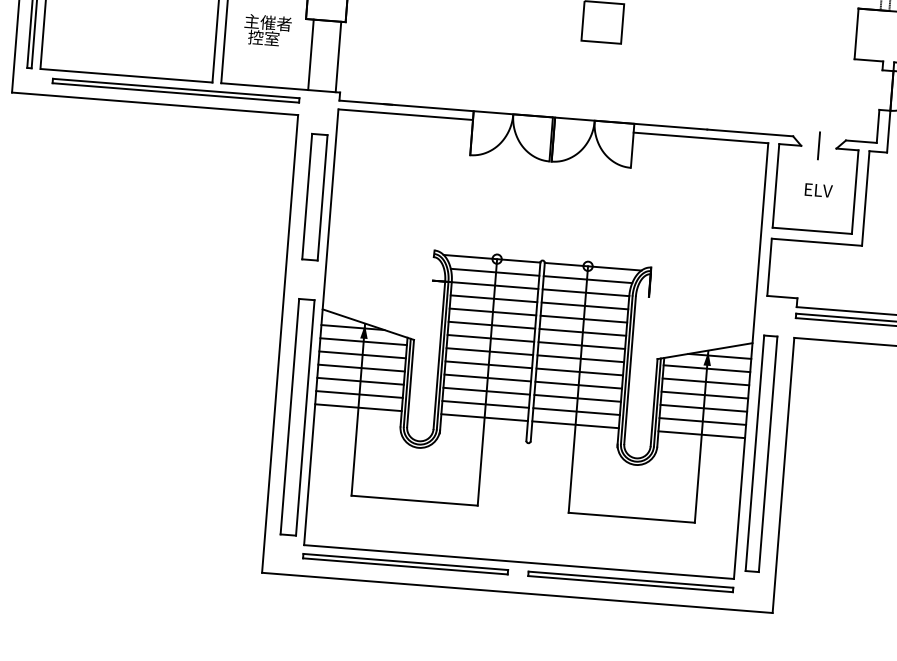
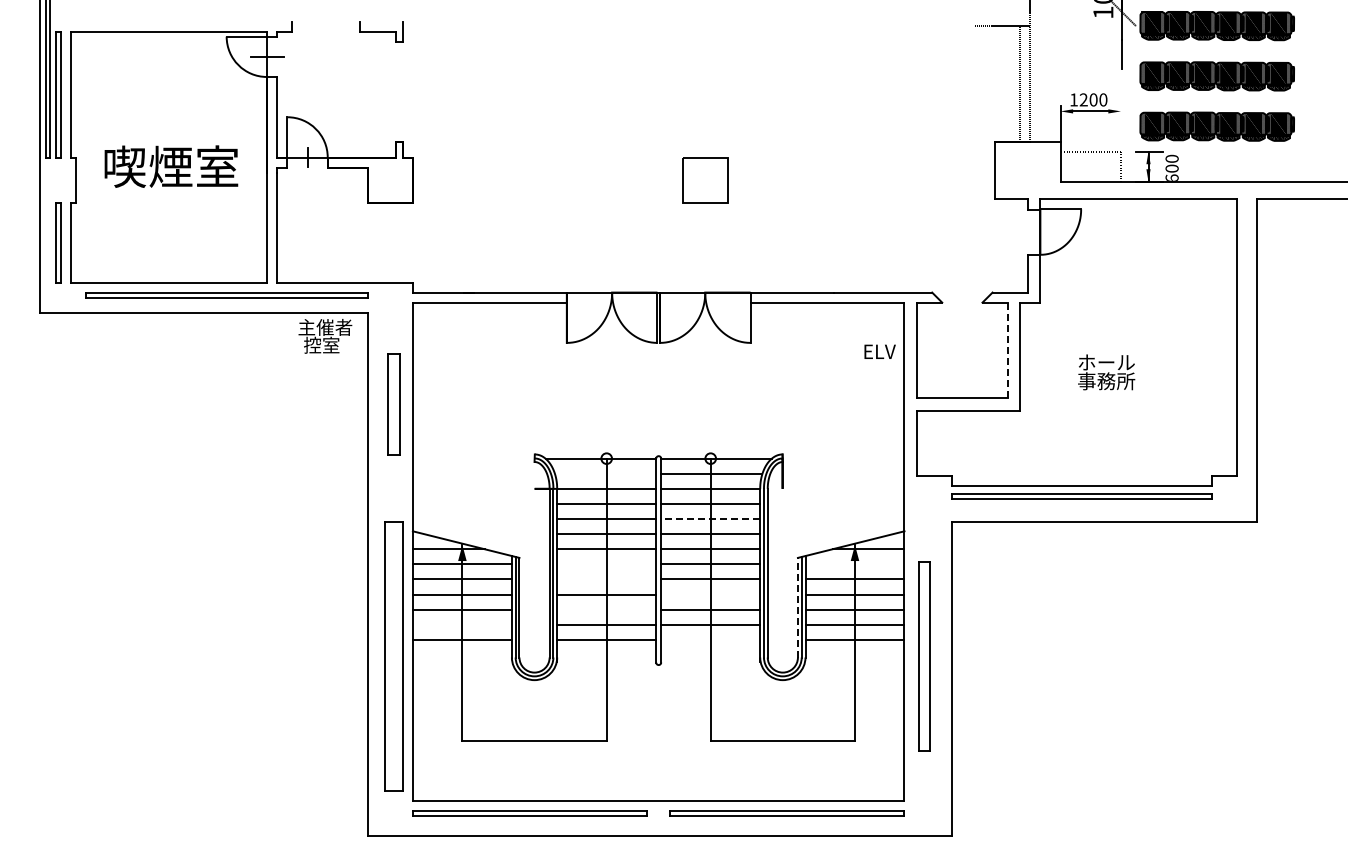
text: (267, 30) -> (325, 336), moved
line: (310, 54) -> (376, 242), removed
line: (338, 56) -> (408, 242), removed
line: (818, 145) -> (961, 300), removed
text: (818, 190) -> (879, 351), moved
line: (855, 192) -> (1007, 350), solid -> dashed
part: (314, 197) -> (393, 404), size x0.7
line: (495, 272) -> (605, 473), removed
line: (583, 319) -> (710, 519), solid -> dashed
line: (489, 351) -> (606, 564), removed
line: (488, 364) -> (606, 579), removed
line: (706, 368) -> (854, 564), removed
line: (578, 385) -> (710, 594), removed
line: (486, 391) -> (606, 609), removed
line: (358, 394) -> (461, 624), removed
line: (653, 402) -> (797, 607), solid -> dashed
line: (575, 424) -> (710, 639), removed
part: (761, 454) -> (924, 656), size x0.7

